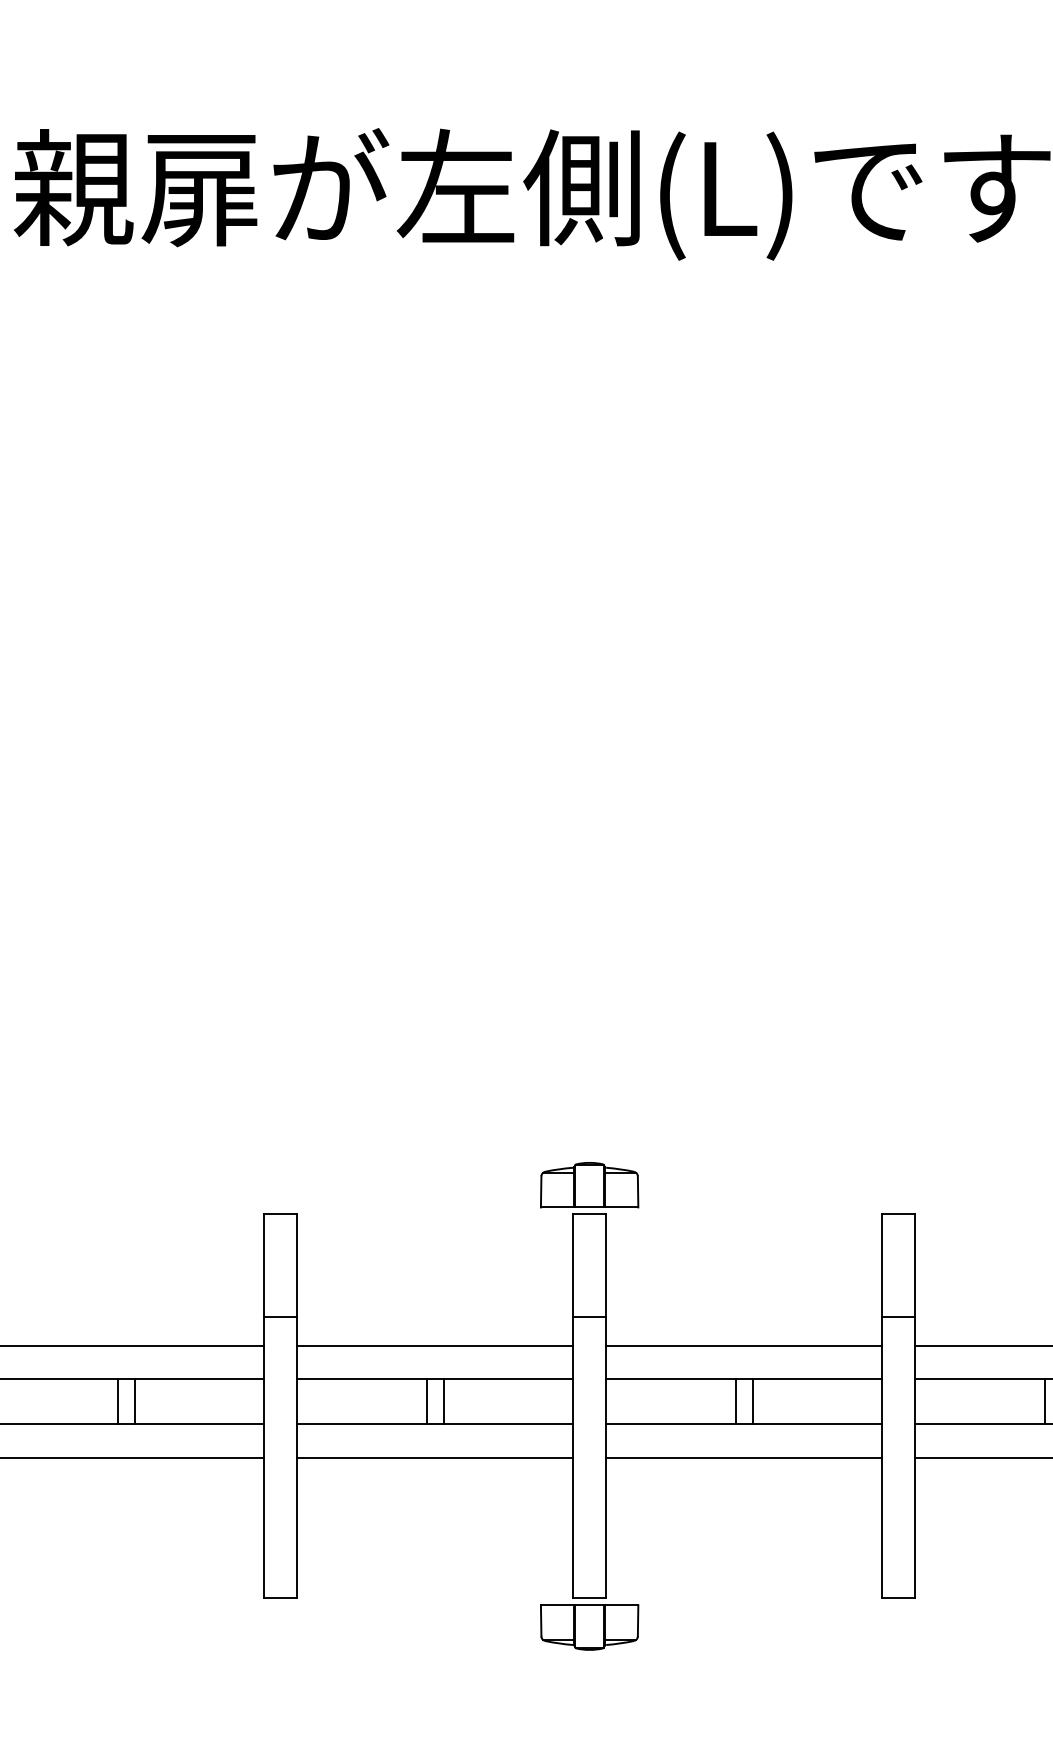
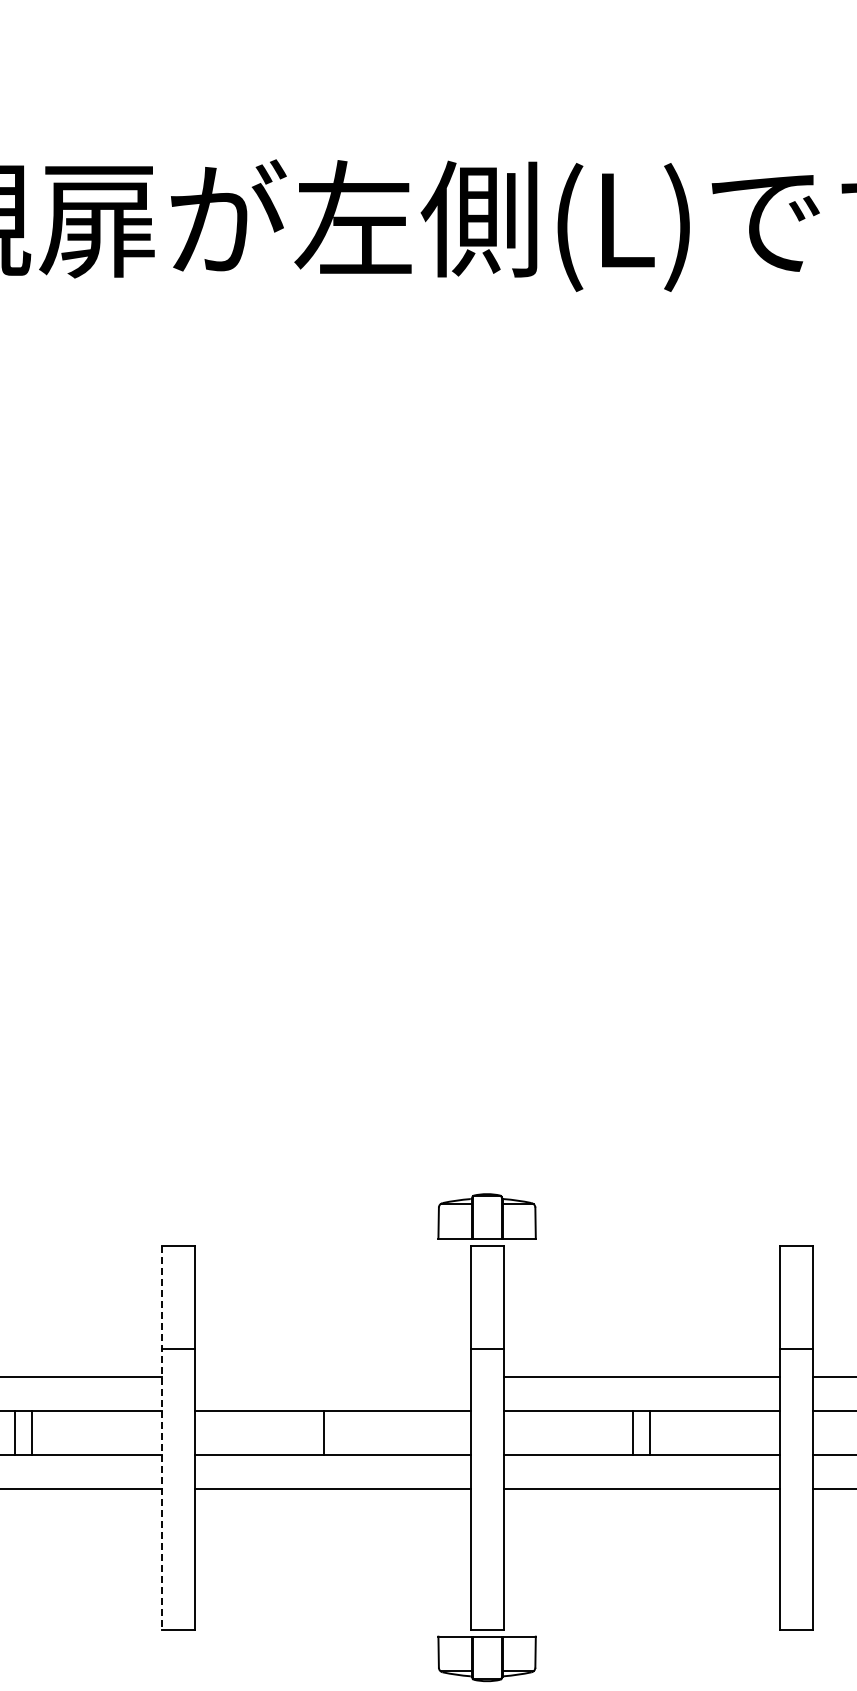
line: (435, 1345) -> (332, 1376), removed
line: (443, 1401) -> (340, 1432), removed
line: (264, 1406) -> (161, 1437), solid -> dashed

